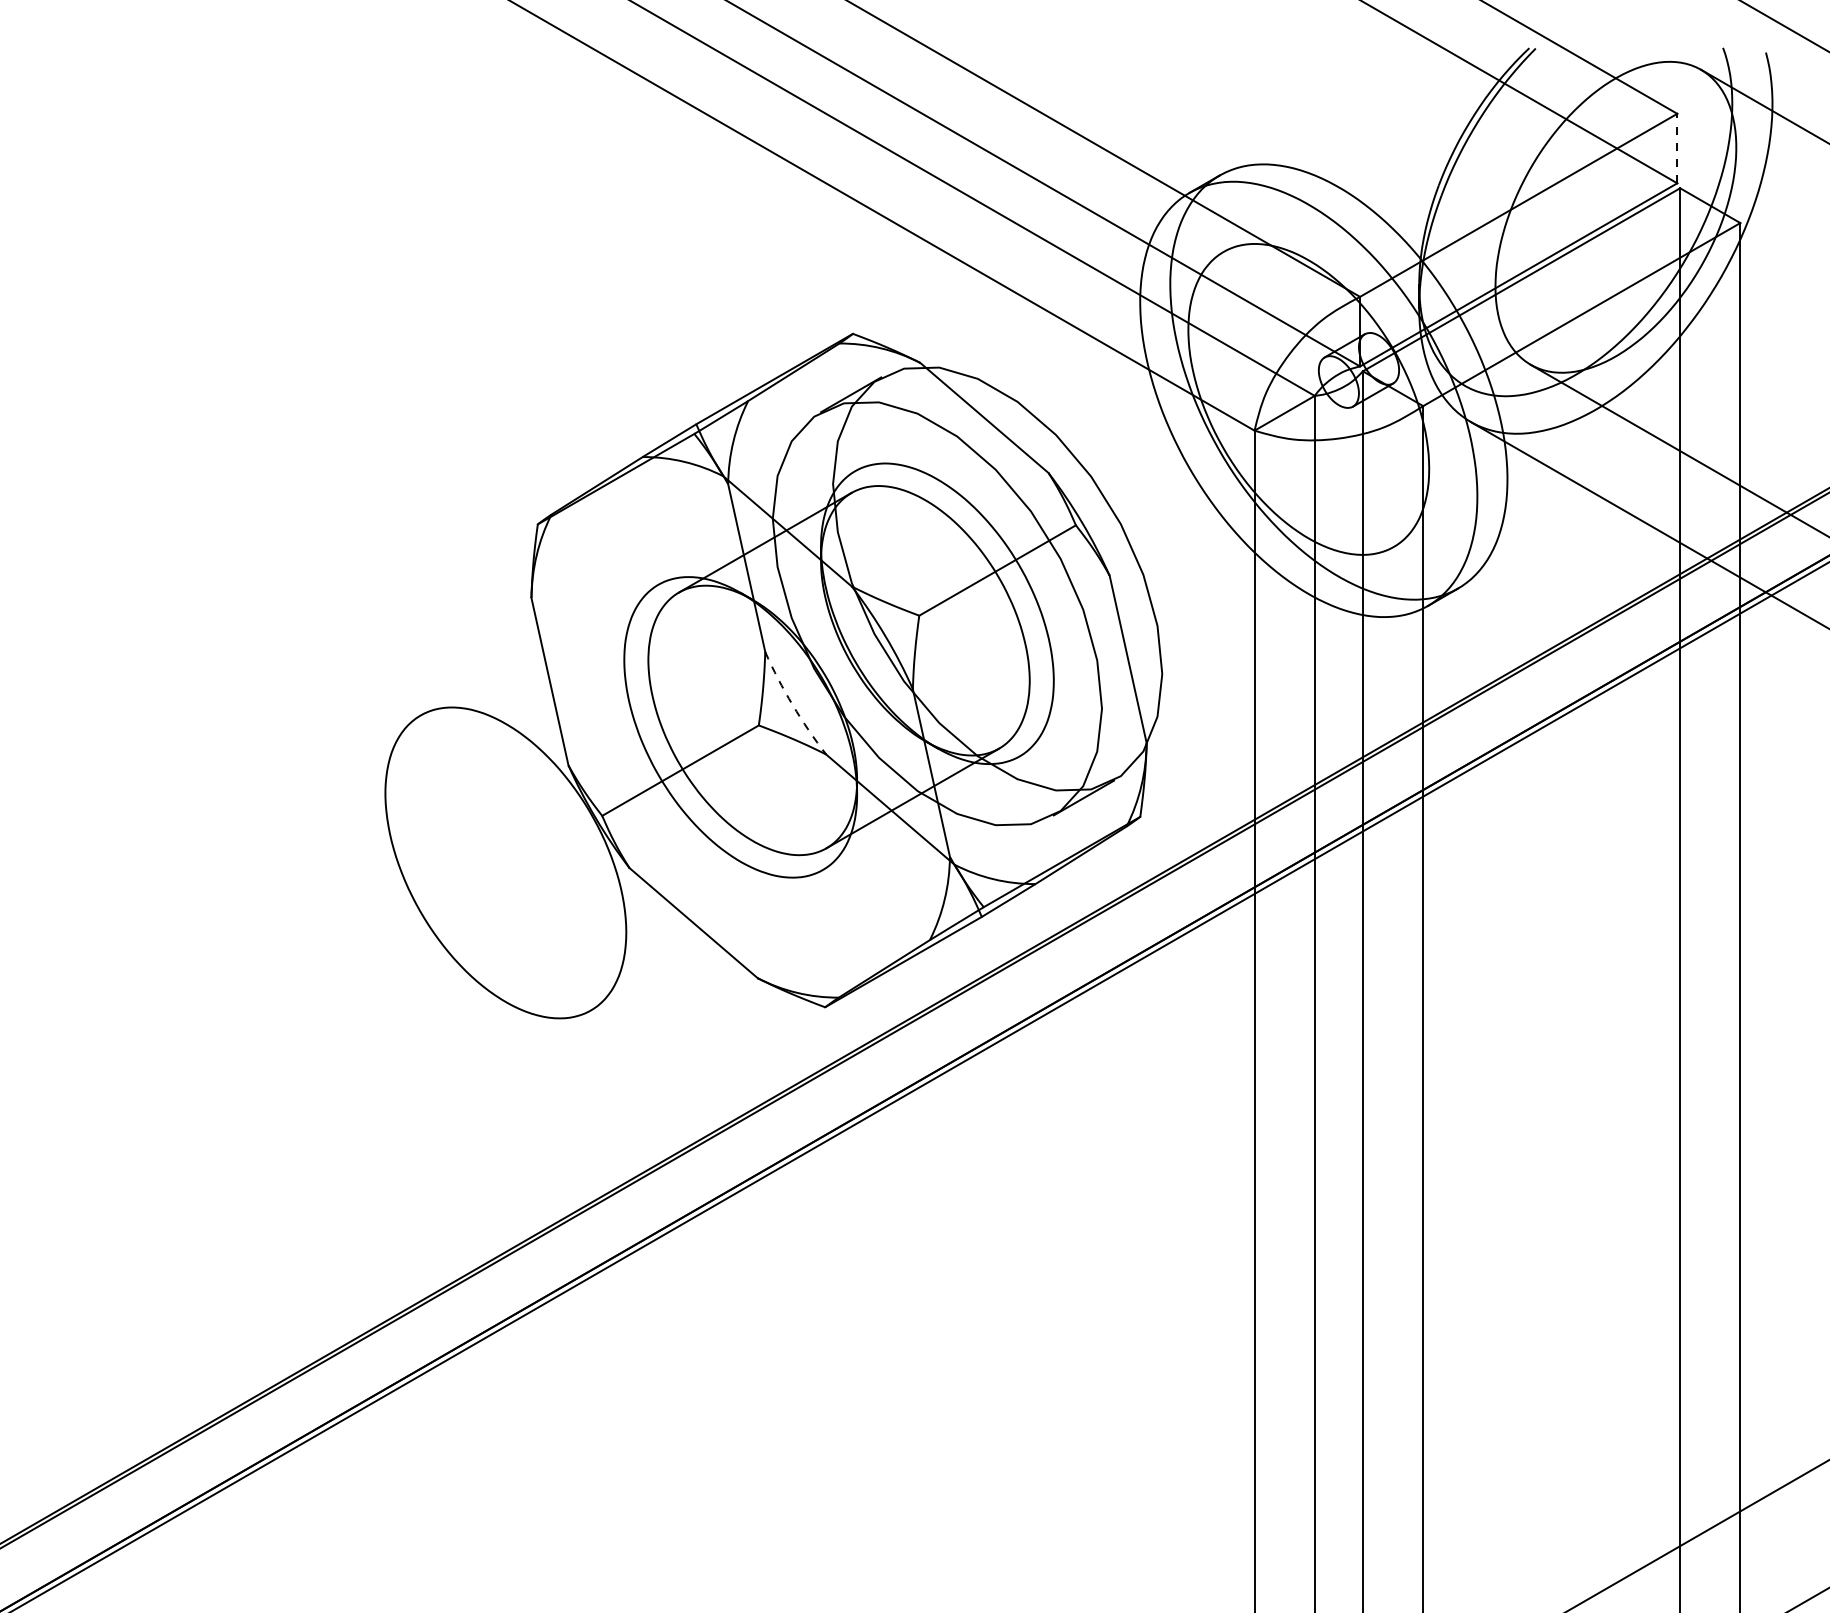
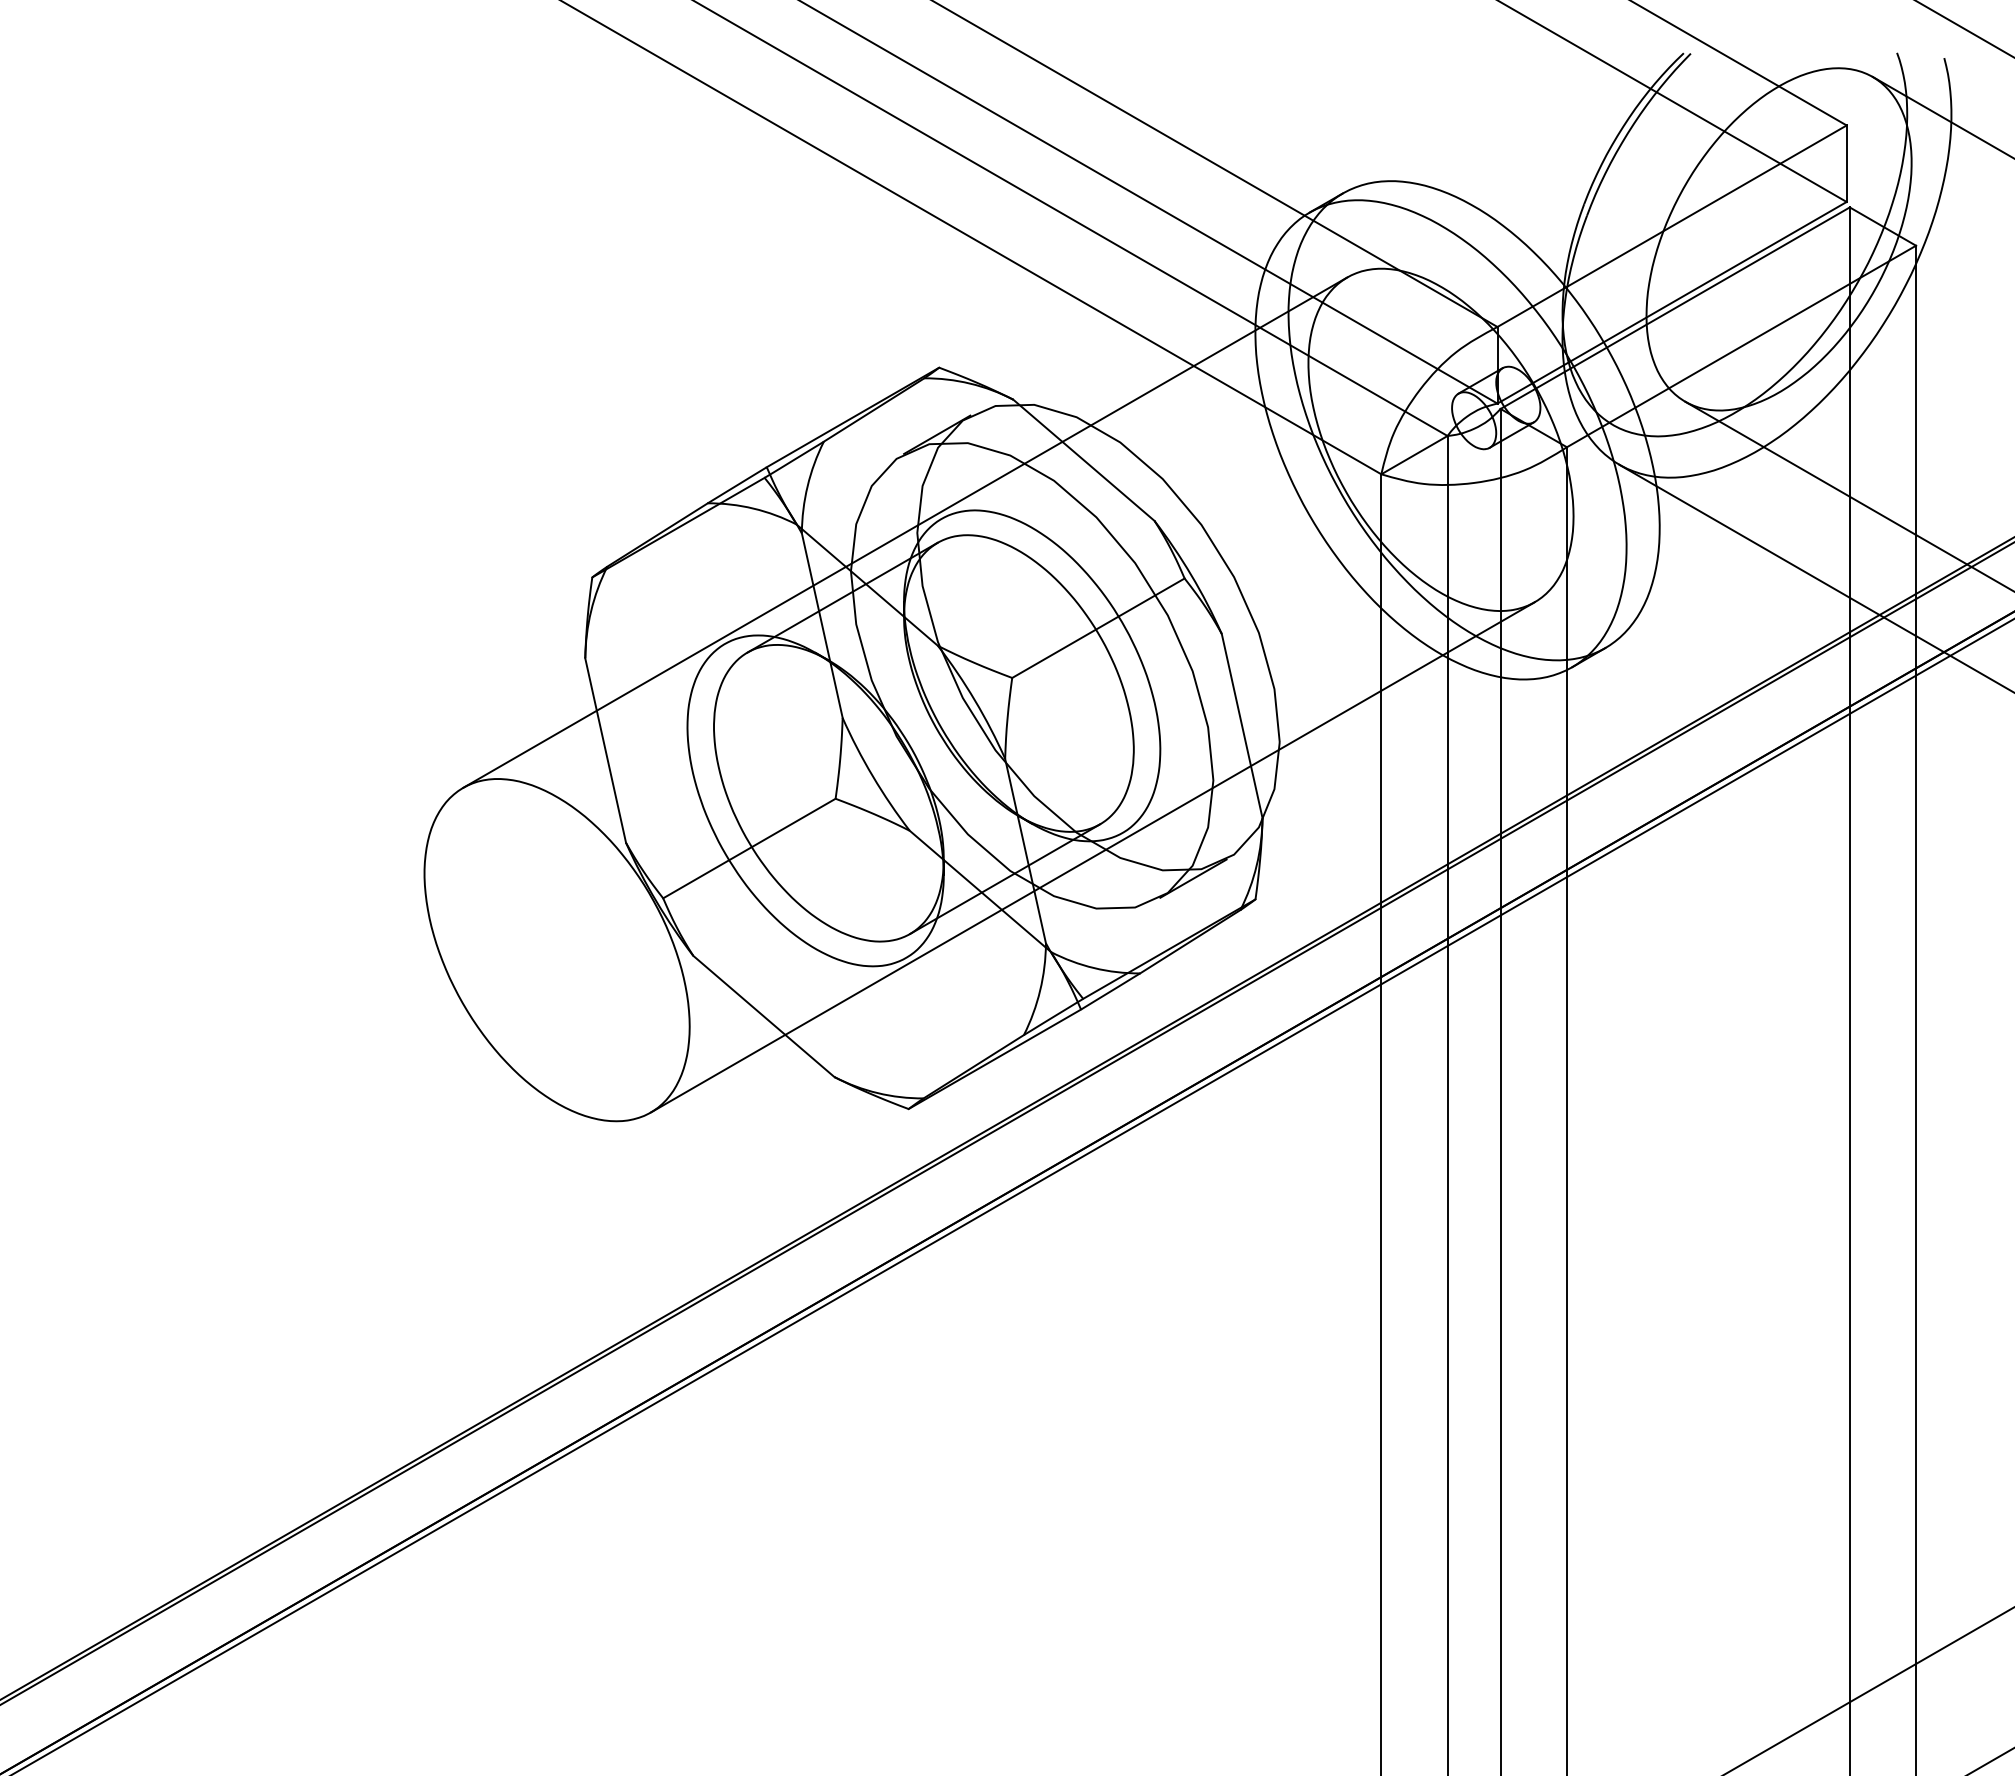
line: (1677, 148) -> (1846, 163), dashed -> solid
line: (822, 483) -> (905, 532), added
arc: (792, 705) -> (872, 776), dashed -> solid
line: (992, 778) -> (1092, 857), added

